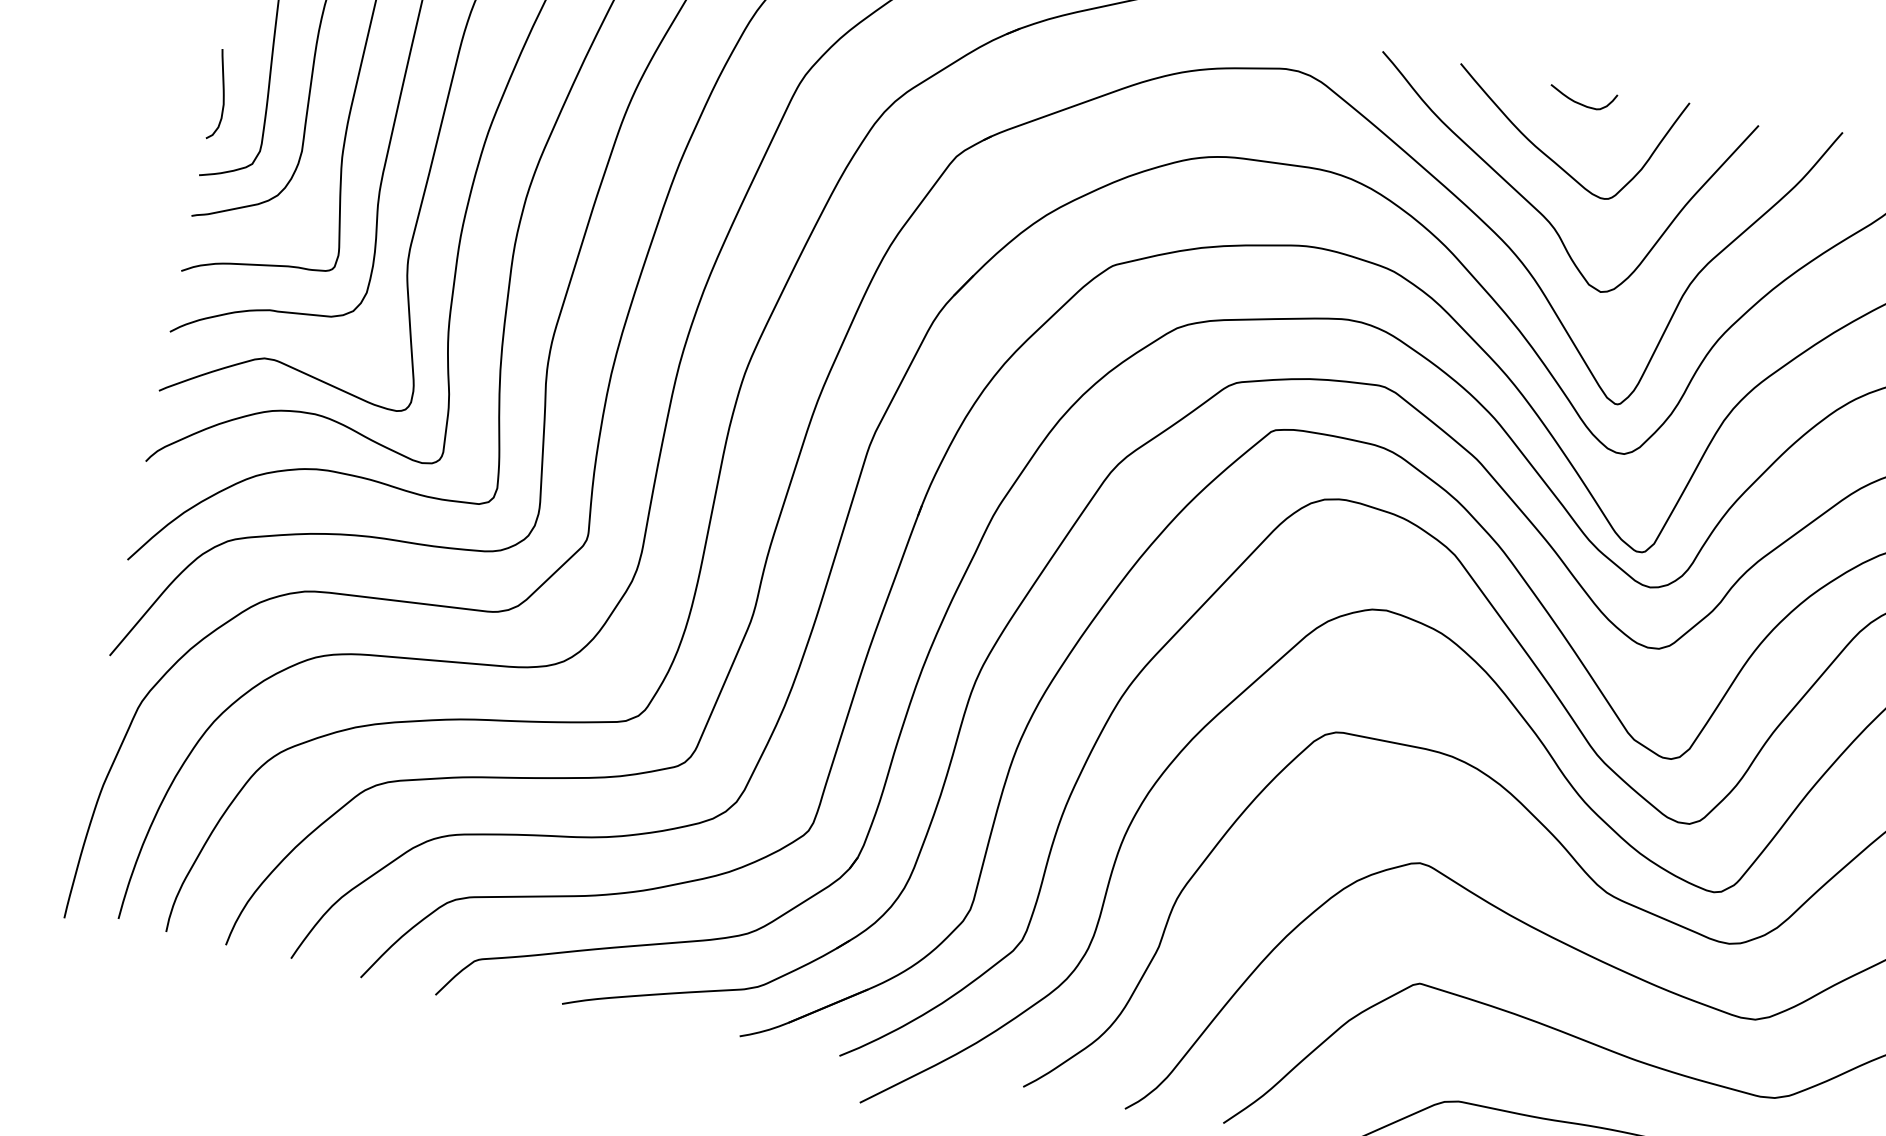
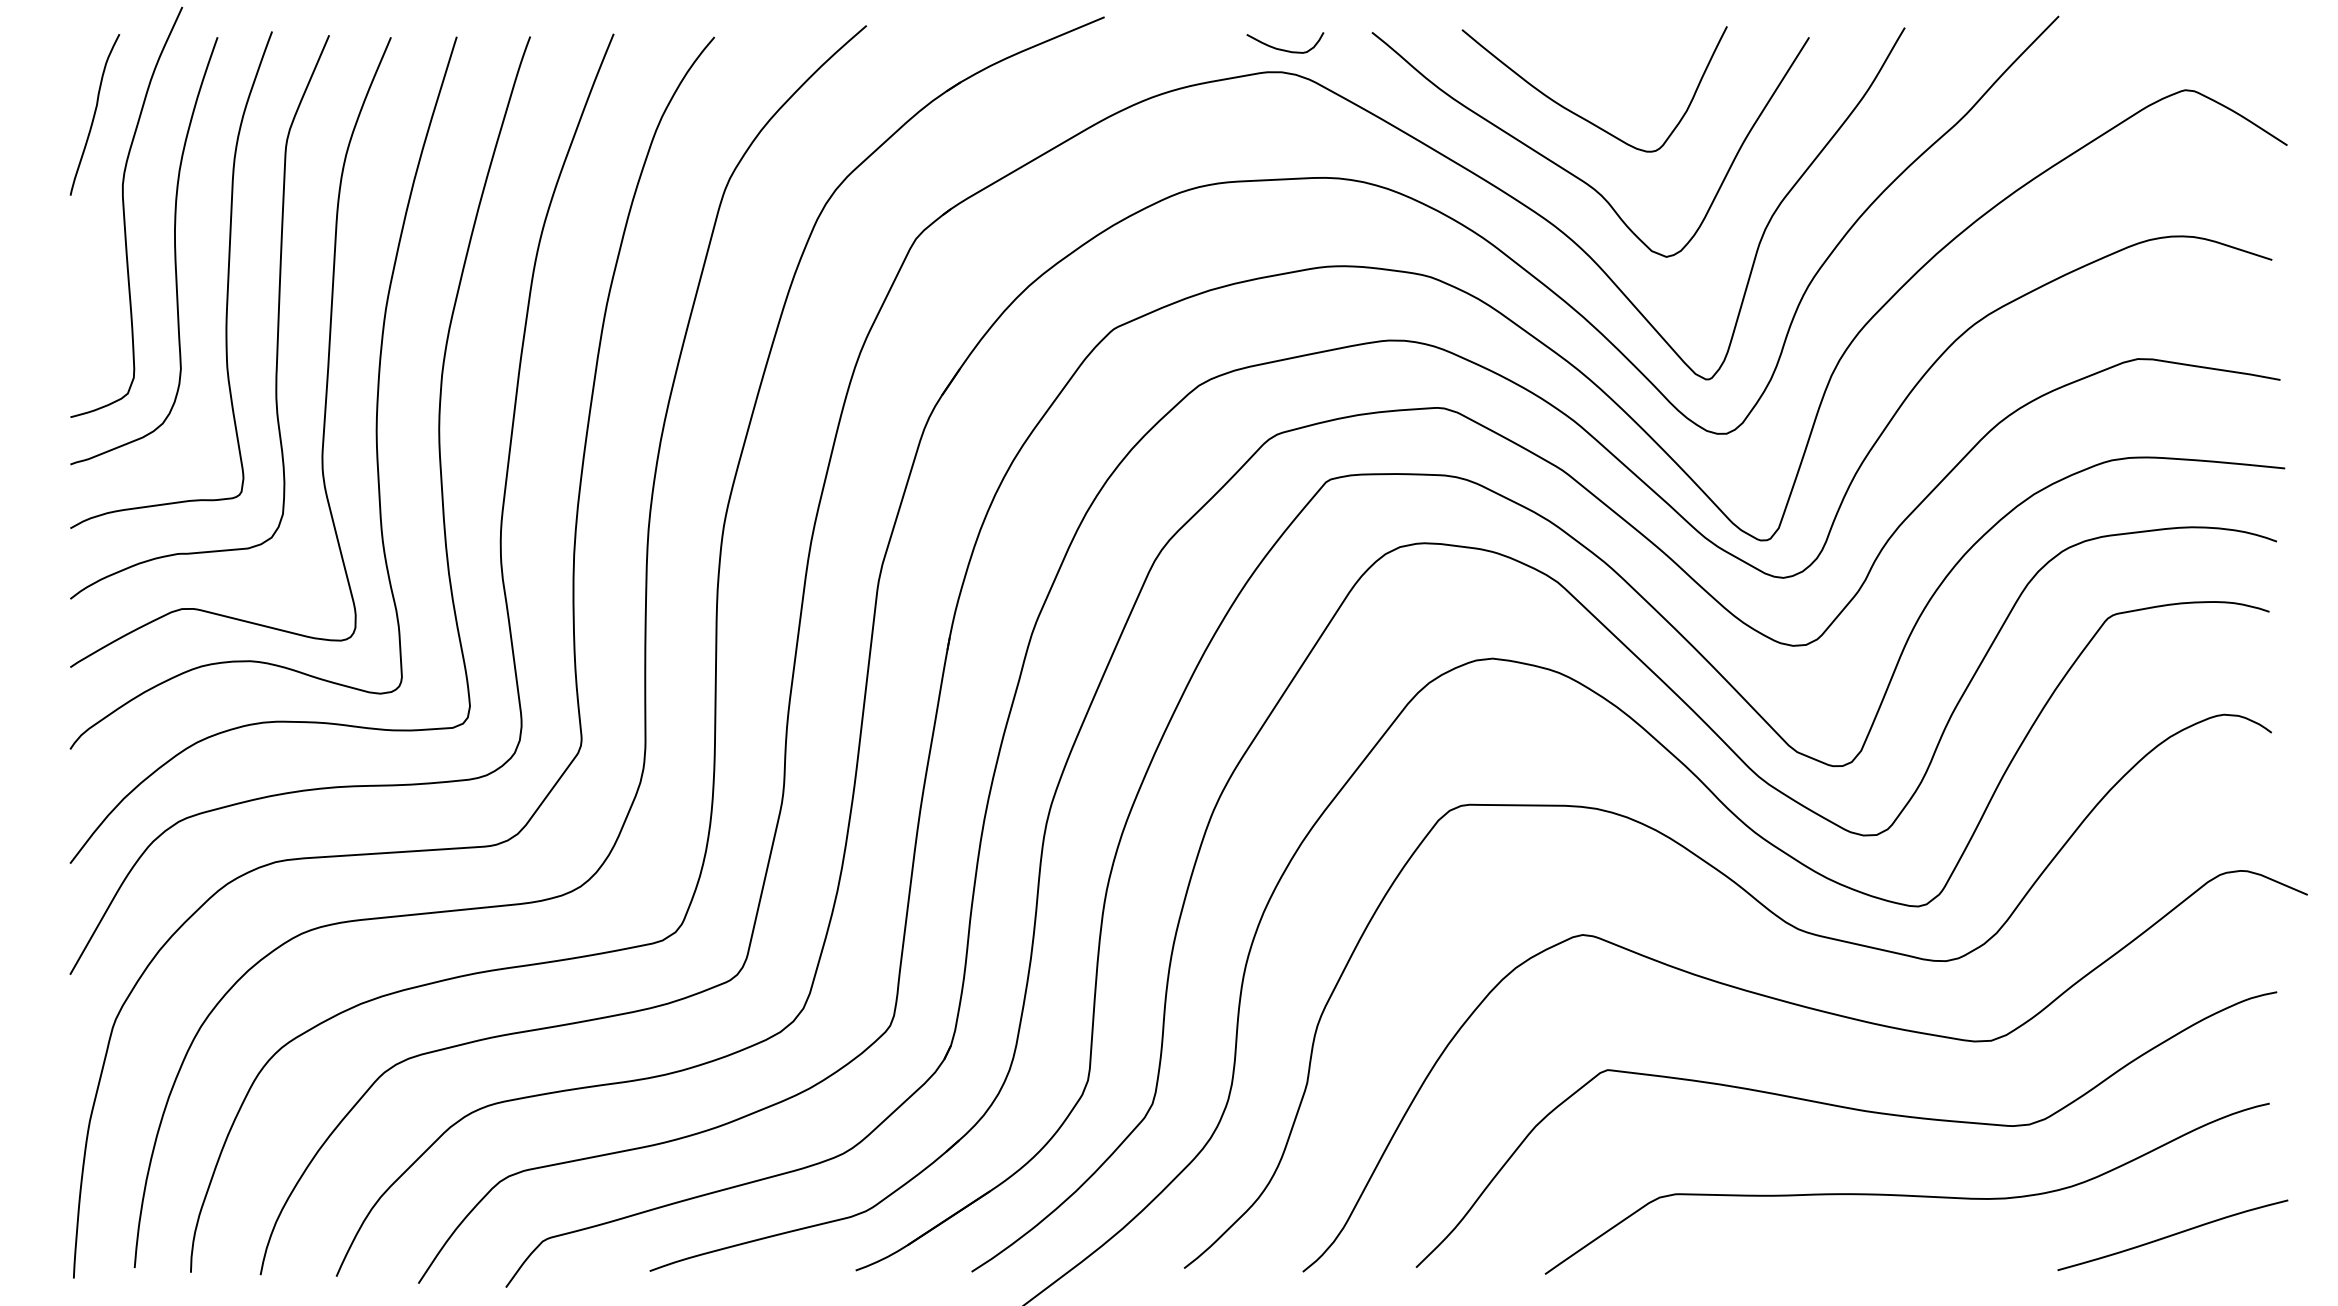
curve: (222, 95) -> (80, 322), removed
curve: (1582, 103) -> (1285, 49), moved

